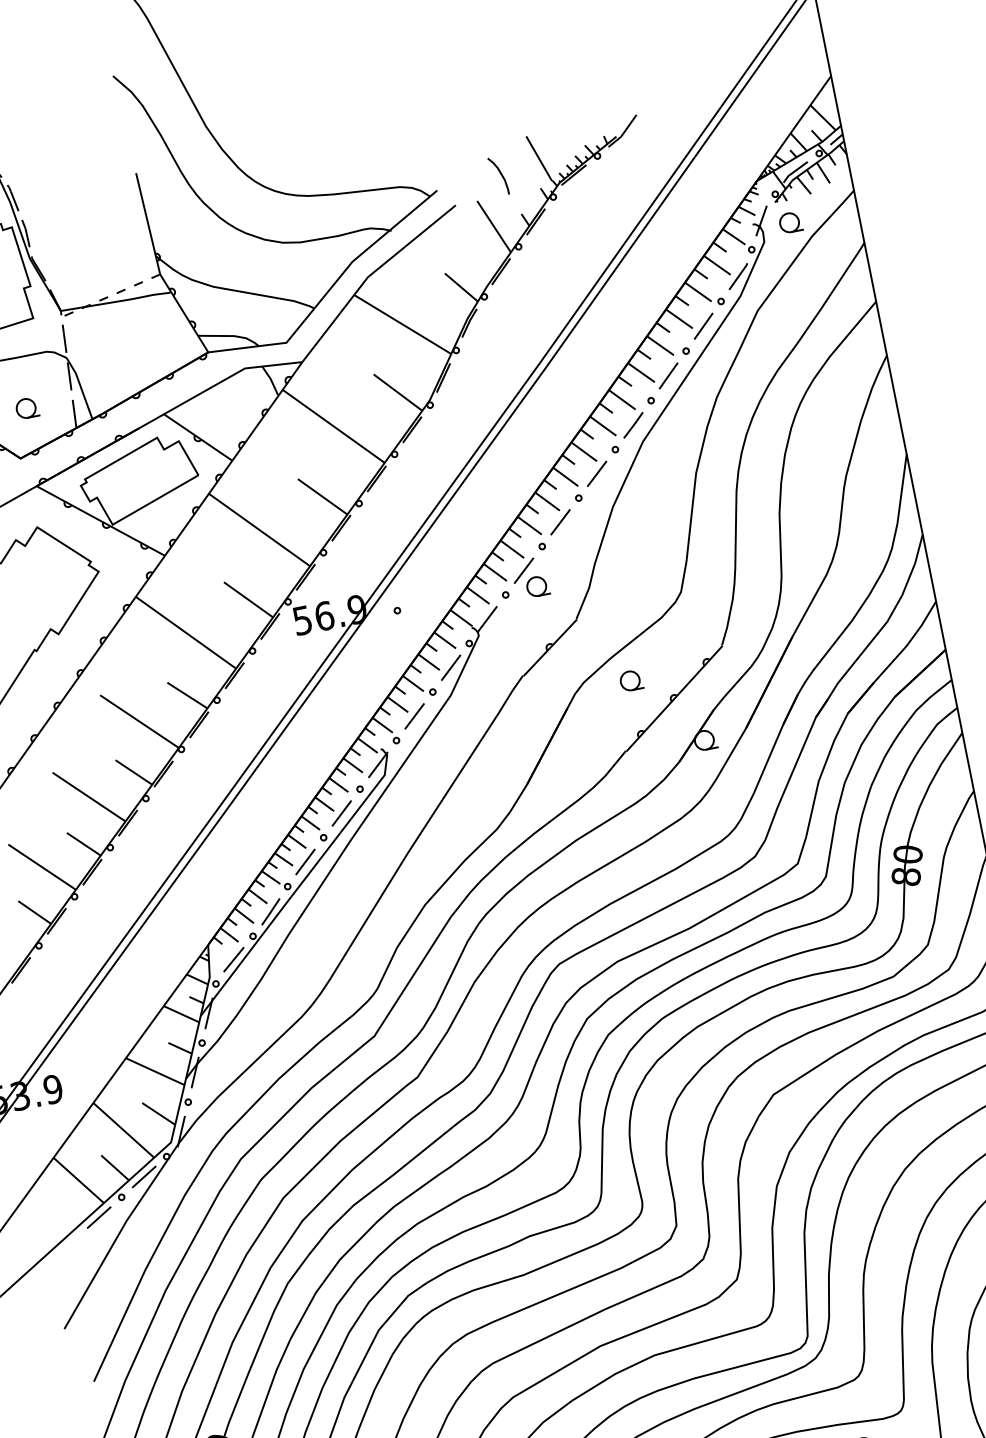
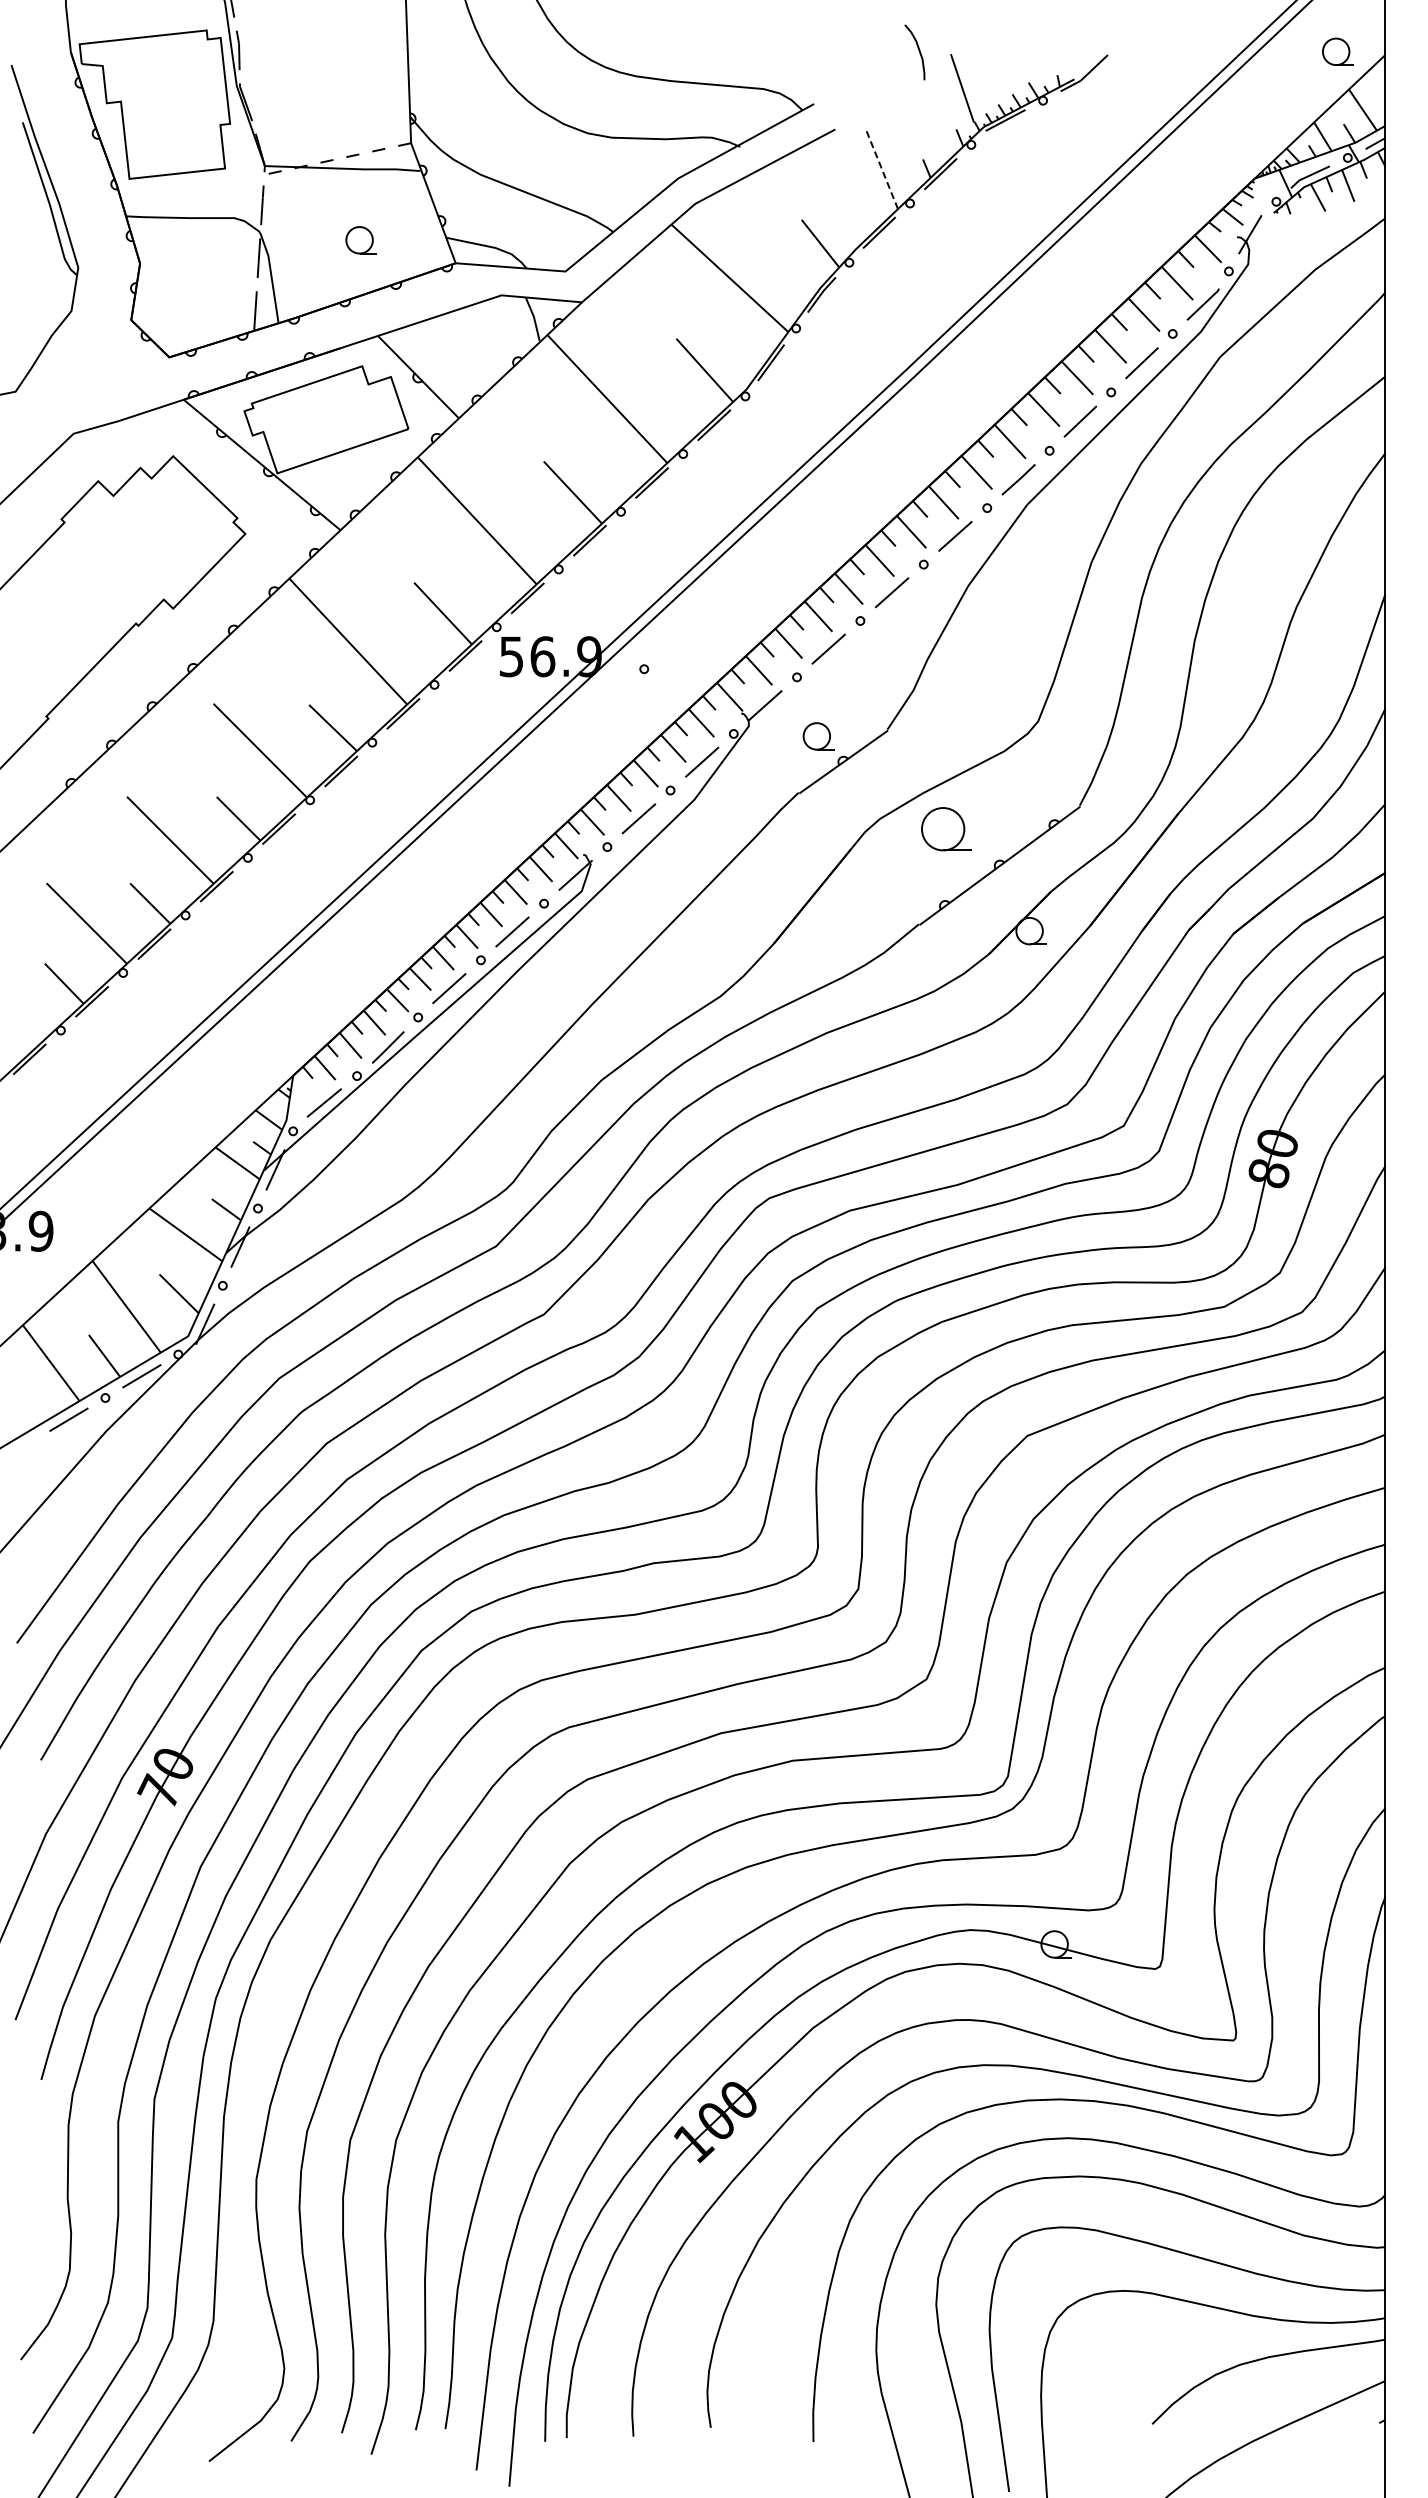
curve: (500, 175) -> (918, 51), moved
part: (790, 222) -> (1337, 51), moved
line: (493, 226) -> (881, 169), solid -> dashed
part: (26, 408) -> (360, 240), moved
part: (537, 586) -> (818, 736), moved
part: (631, 680) -> (945, 829), size x1.6

